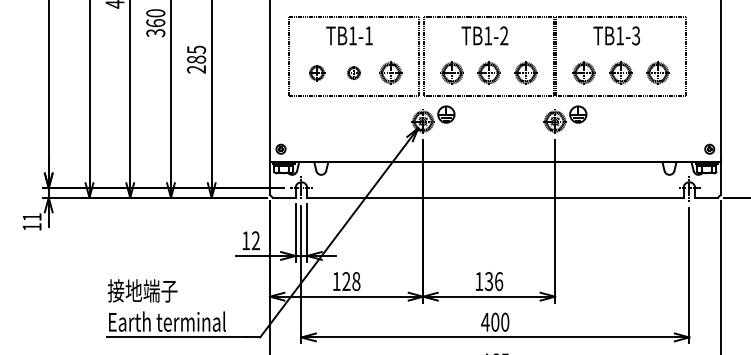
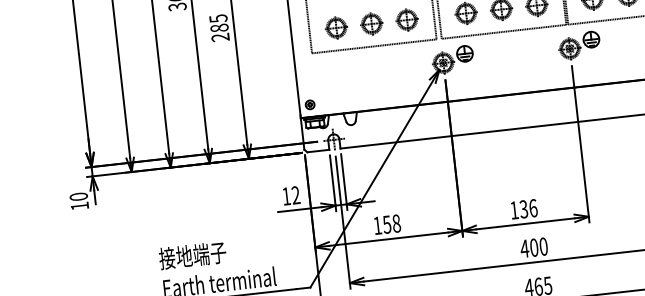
part: (316, 72) -> (335, 27), size x1.43
part: (353, 72) -> (371, 23), size x1.67
text: (31, 217) -> (78, 197), 11 -> 10
text: (346, 281) -> (387, 224), 128 -> 158

